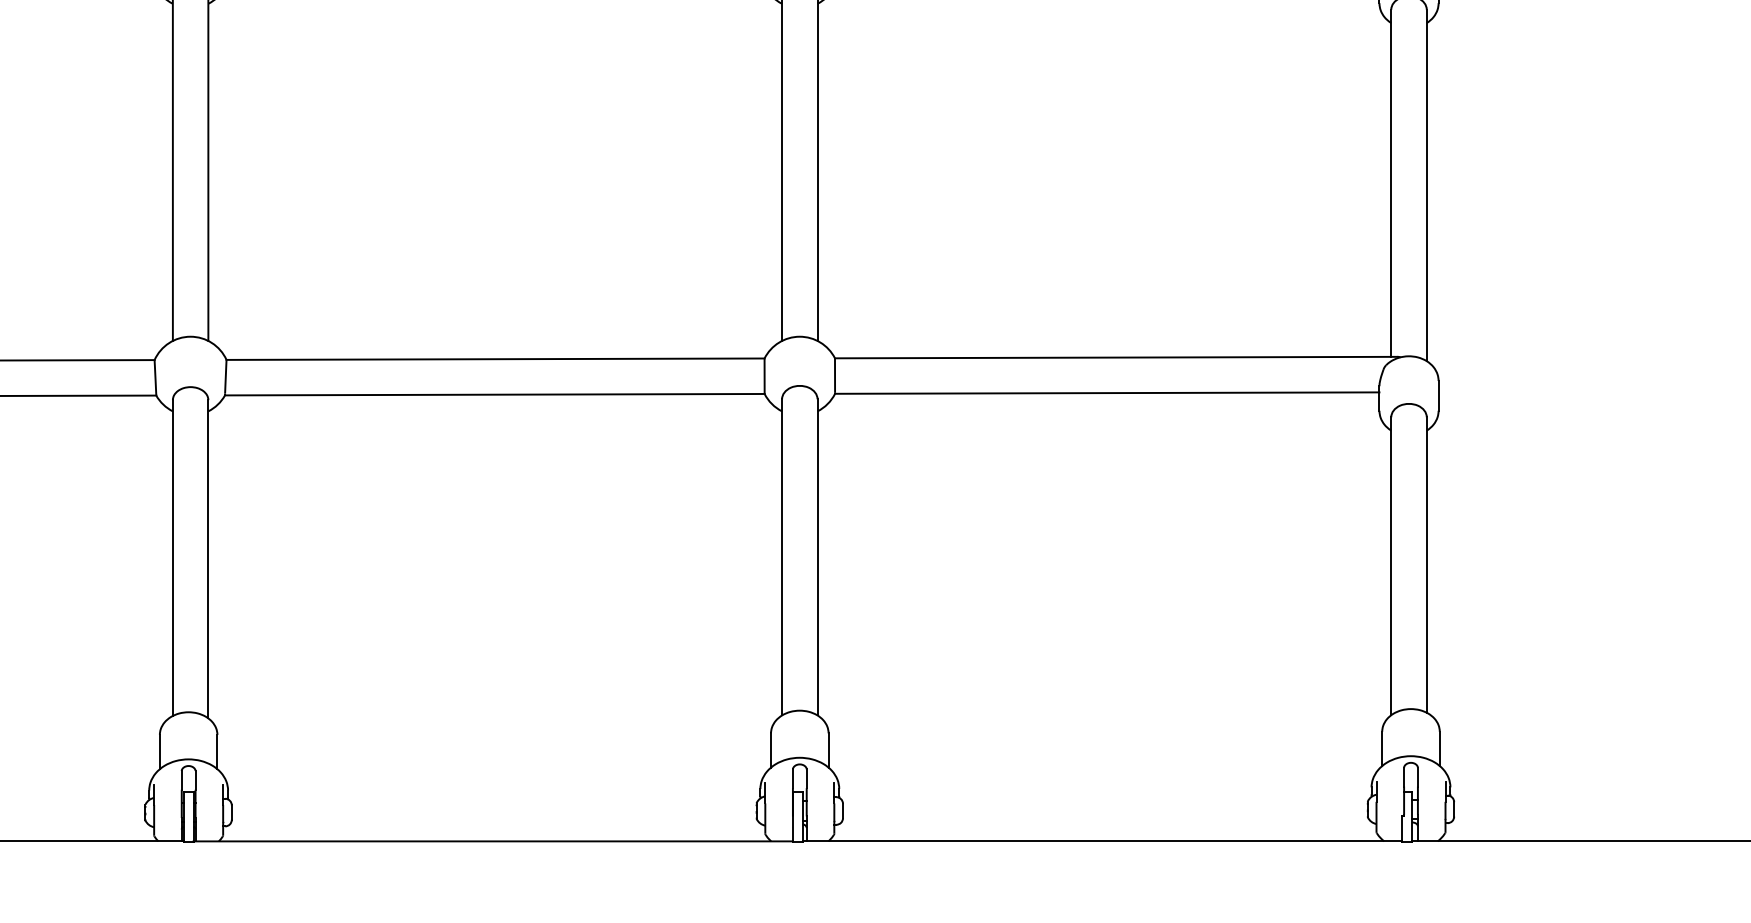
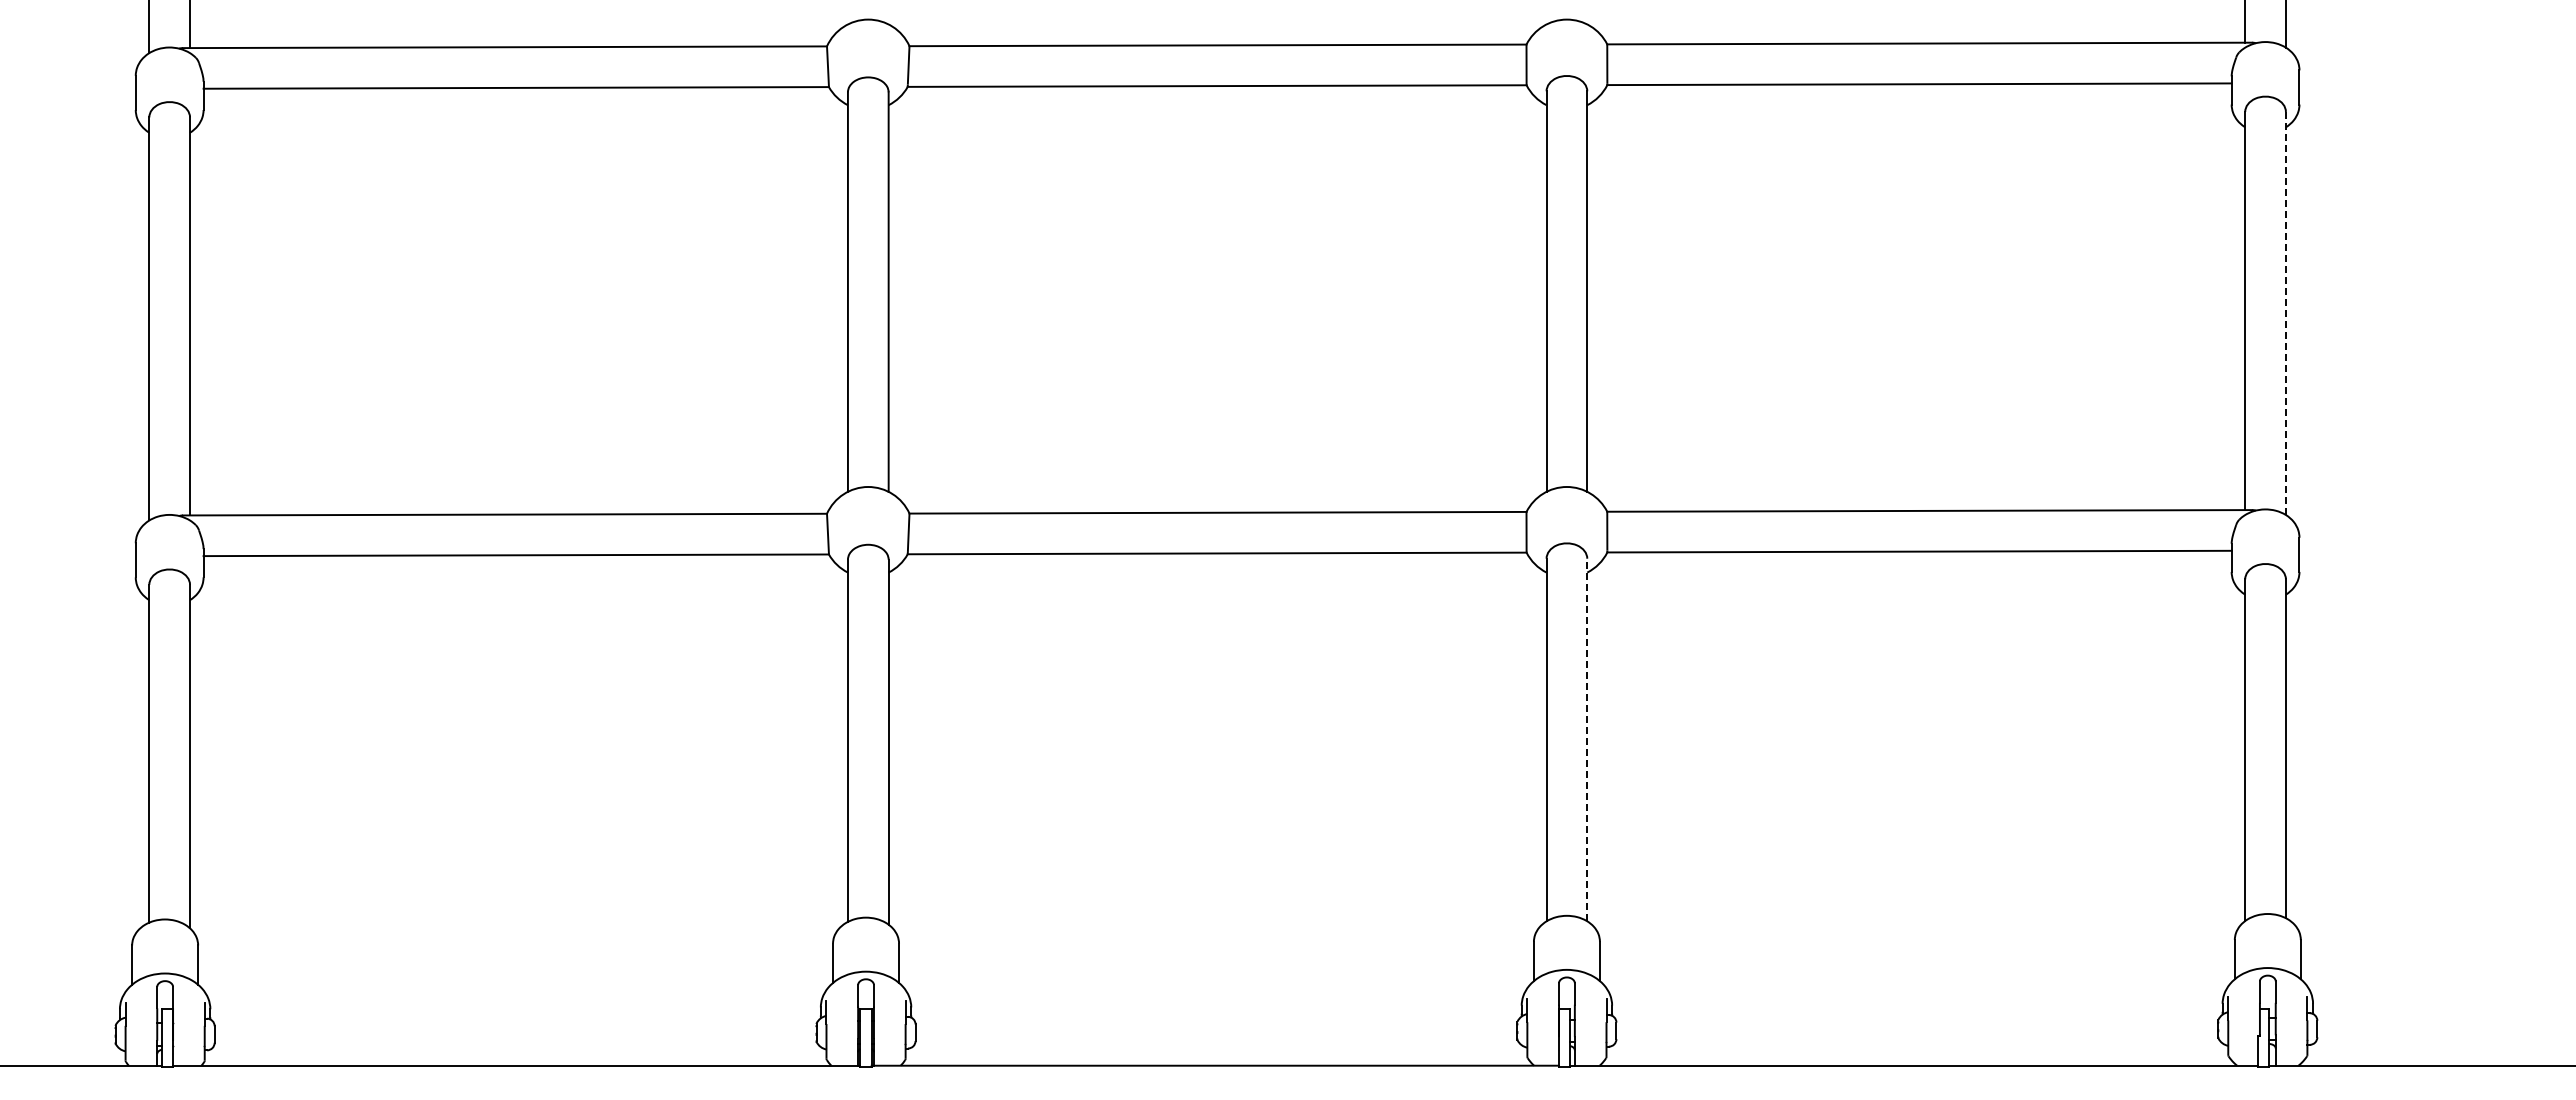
line: (1426, 185) -> (2285, 313), solid -> dashed
line: (817, 556) -> (1587, 739), solid -> dashed

